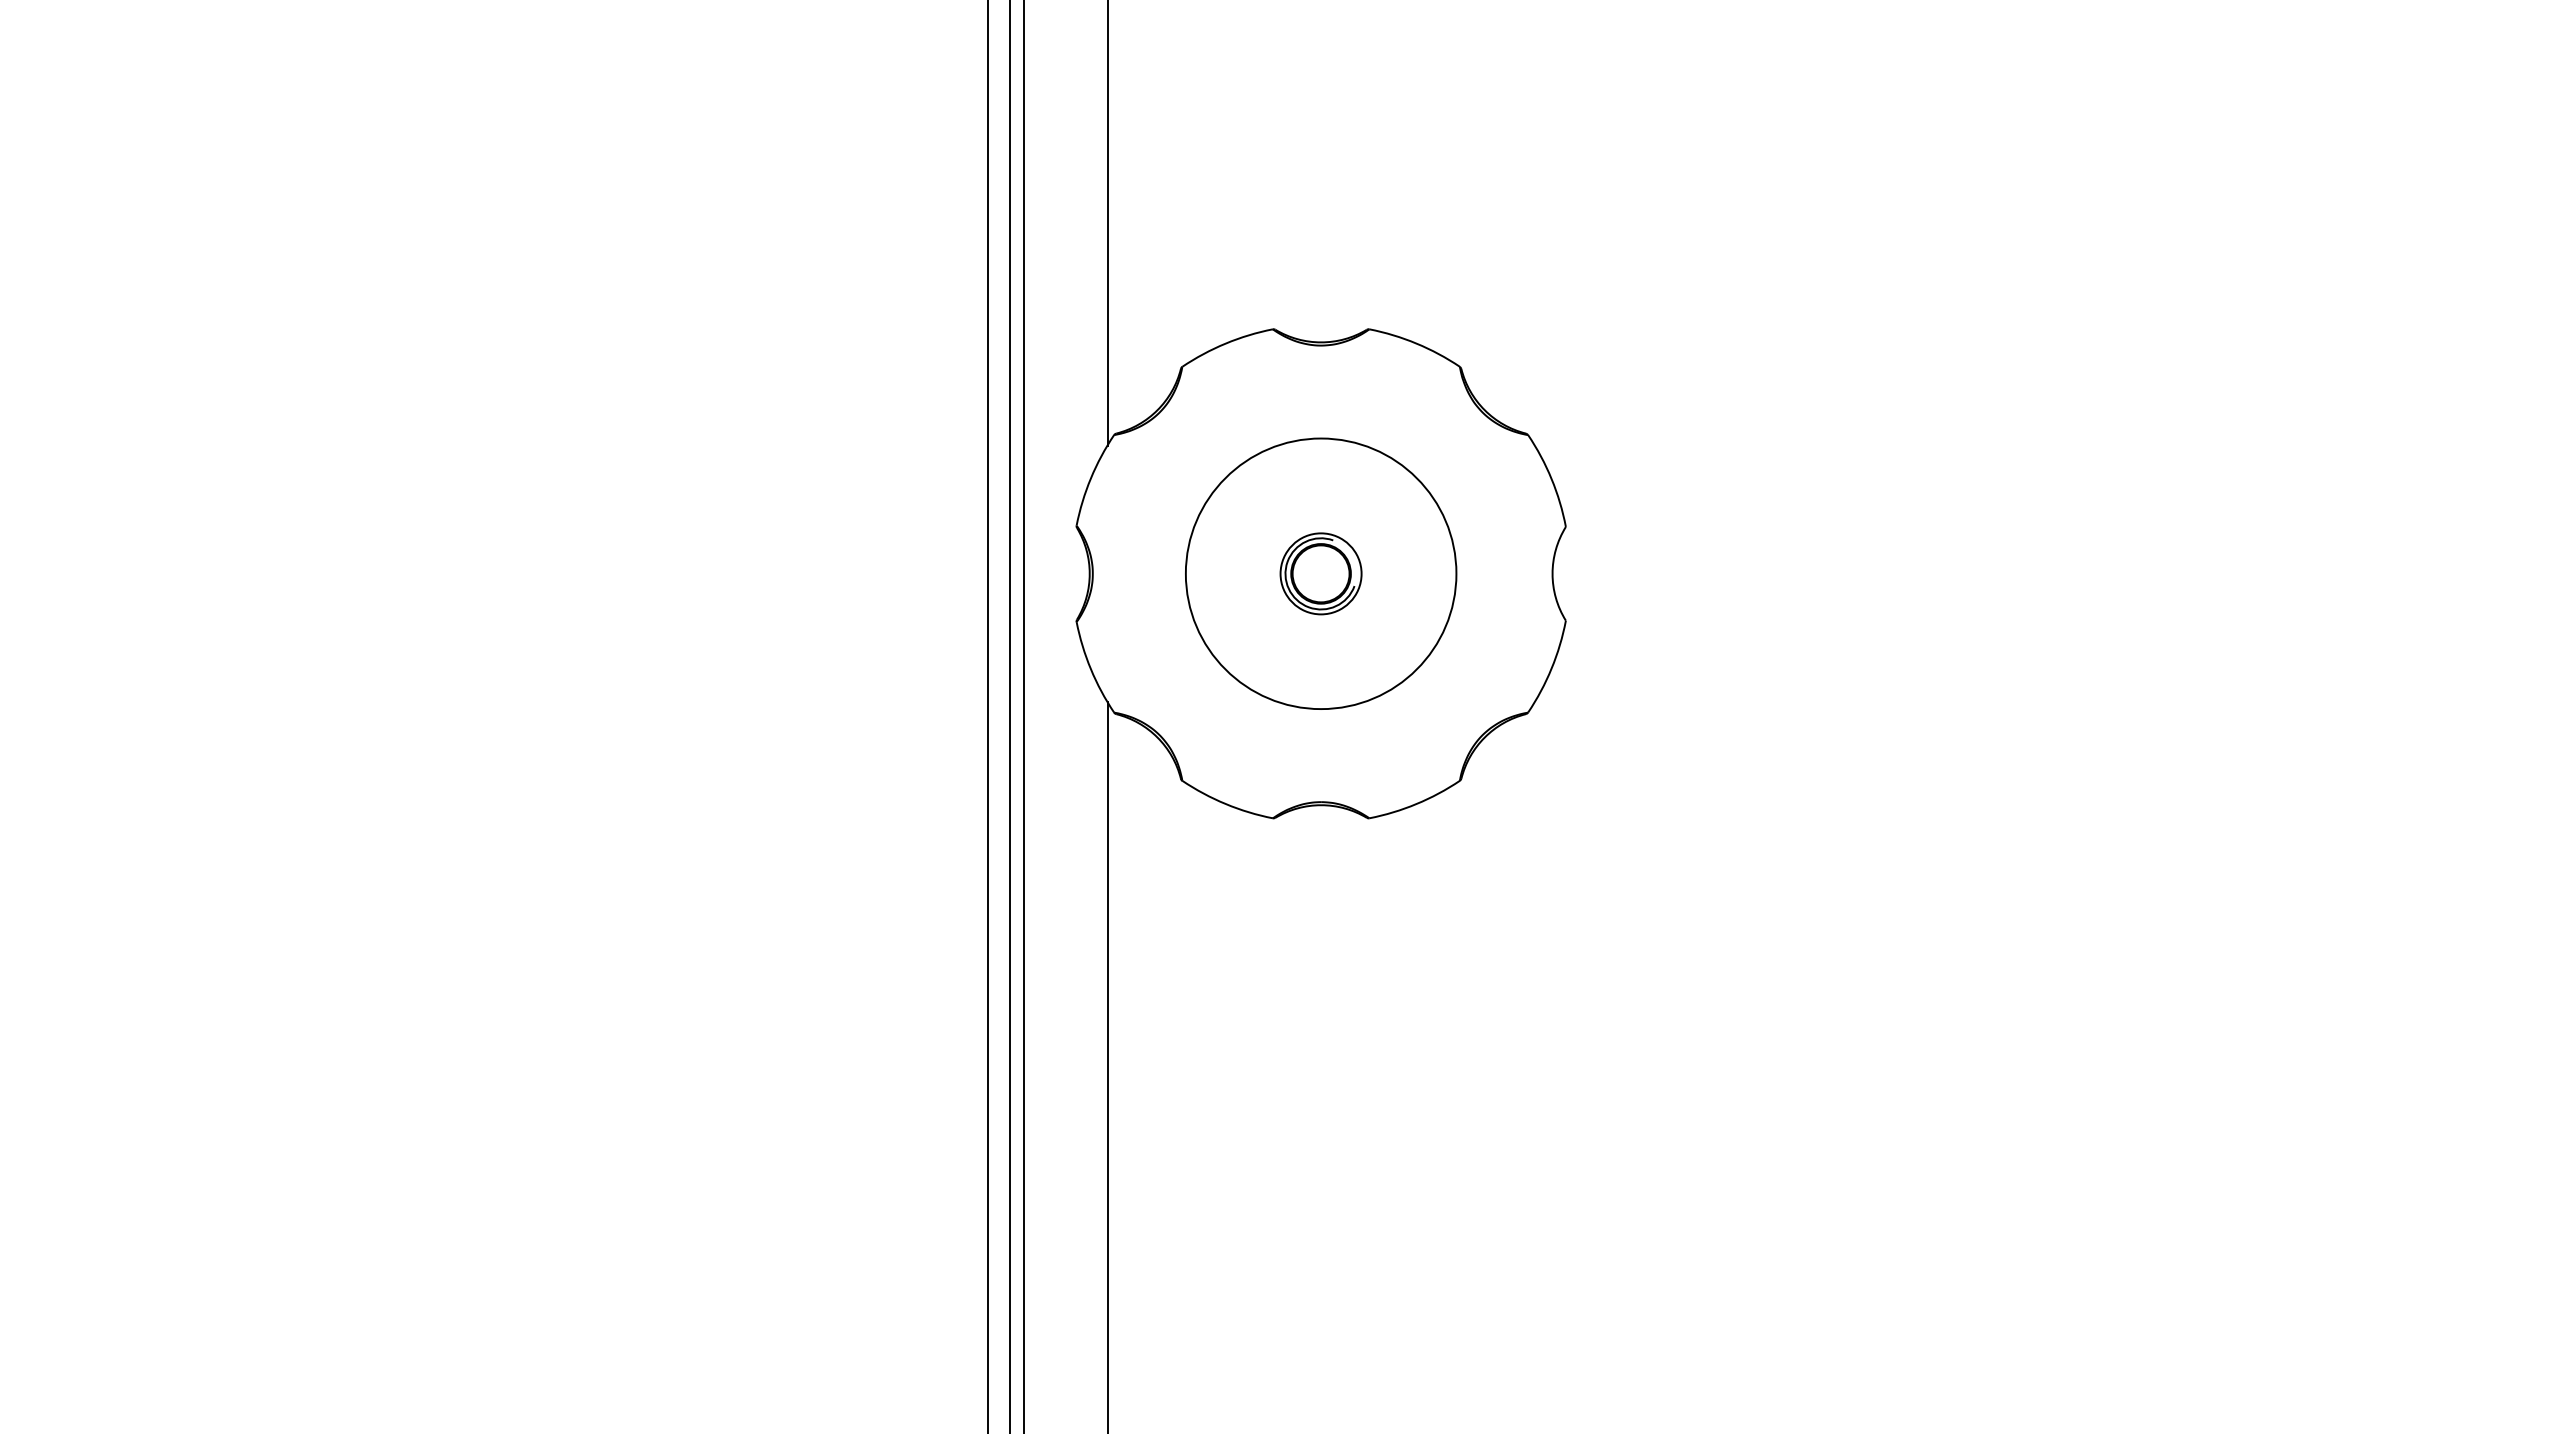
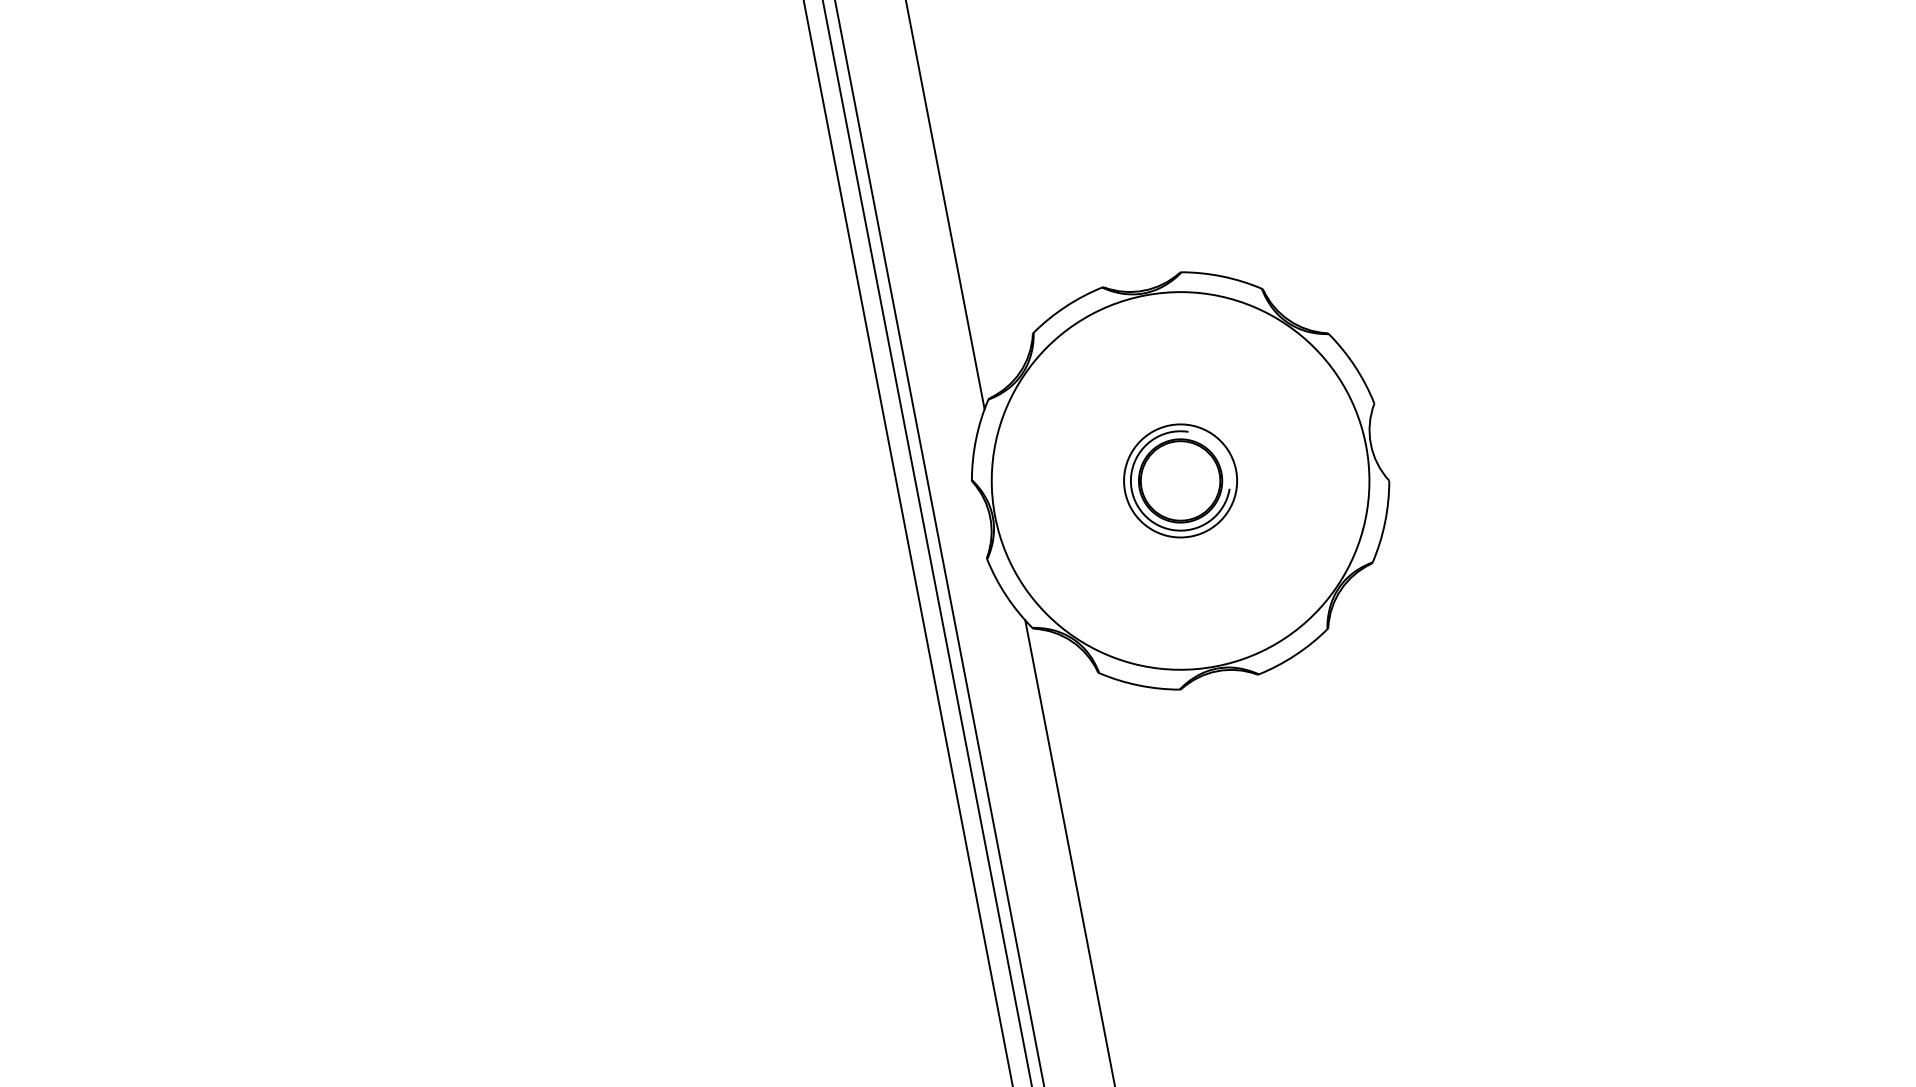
circle: (1320, 573) -> (1180, 480), size x1.67
part: (1320, 573) -> (1180, 480), size x1.67

